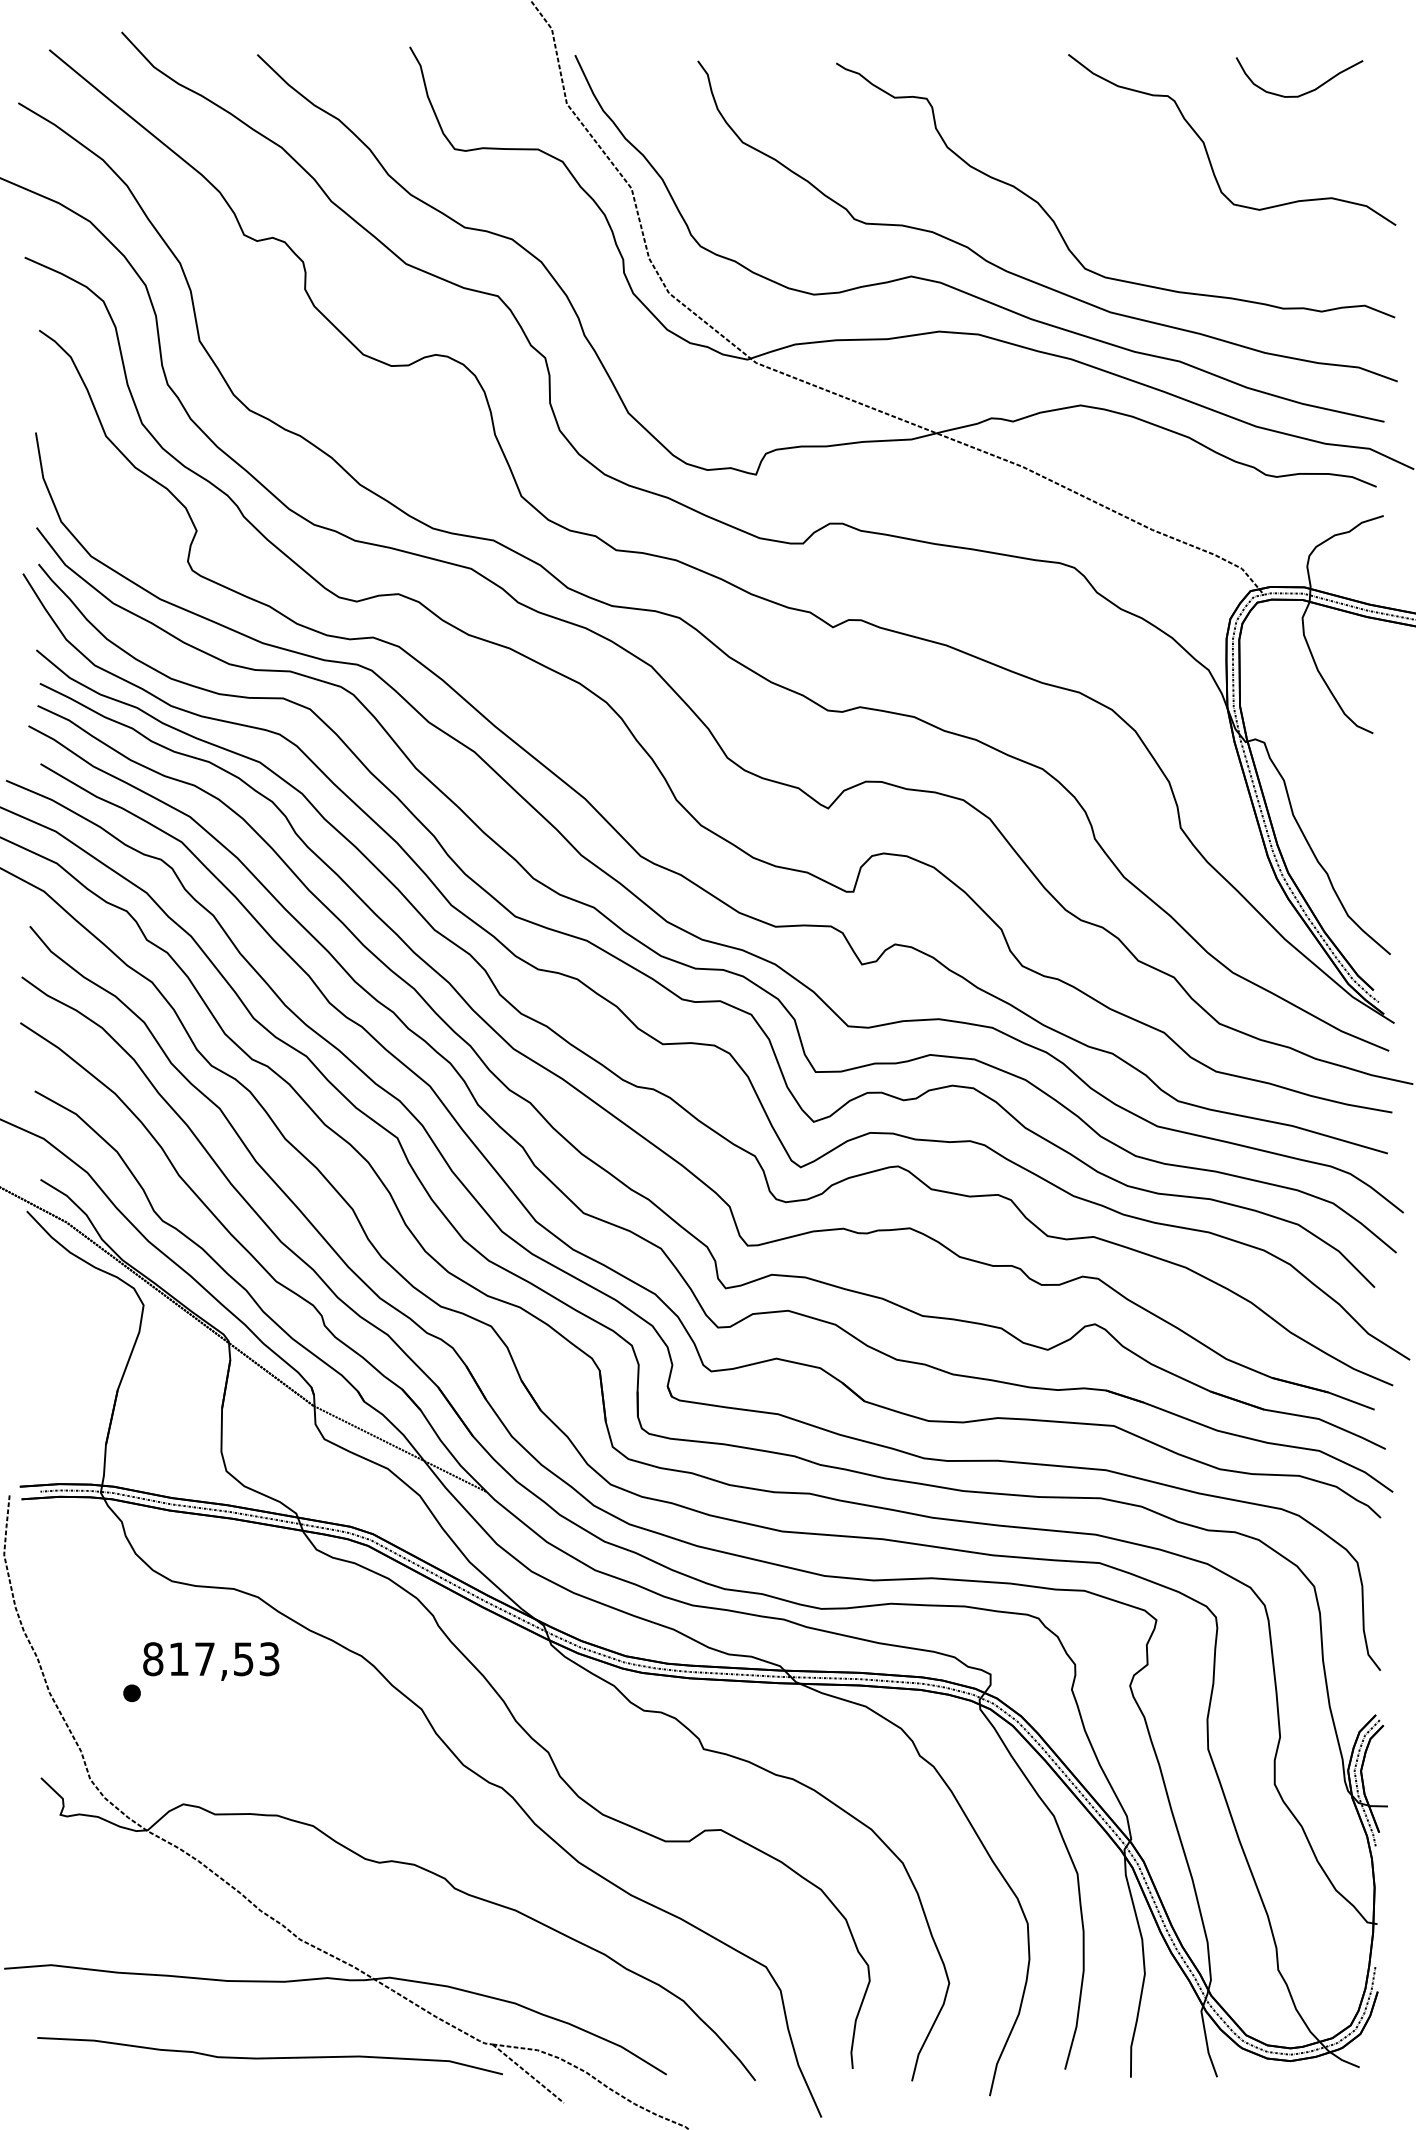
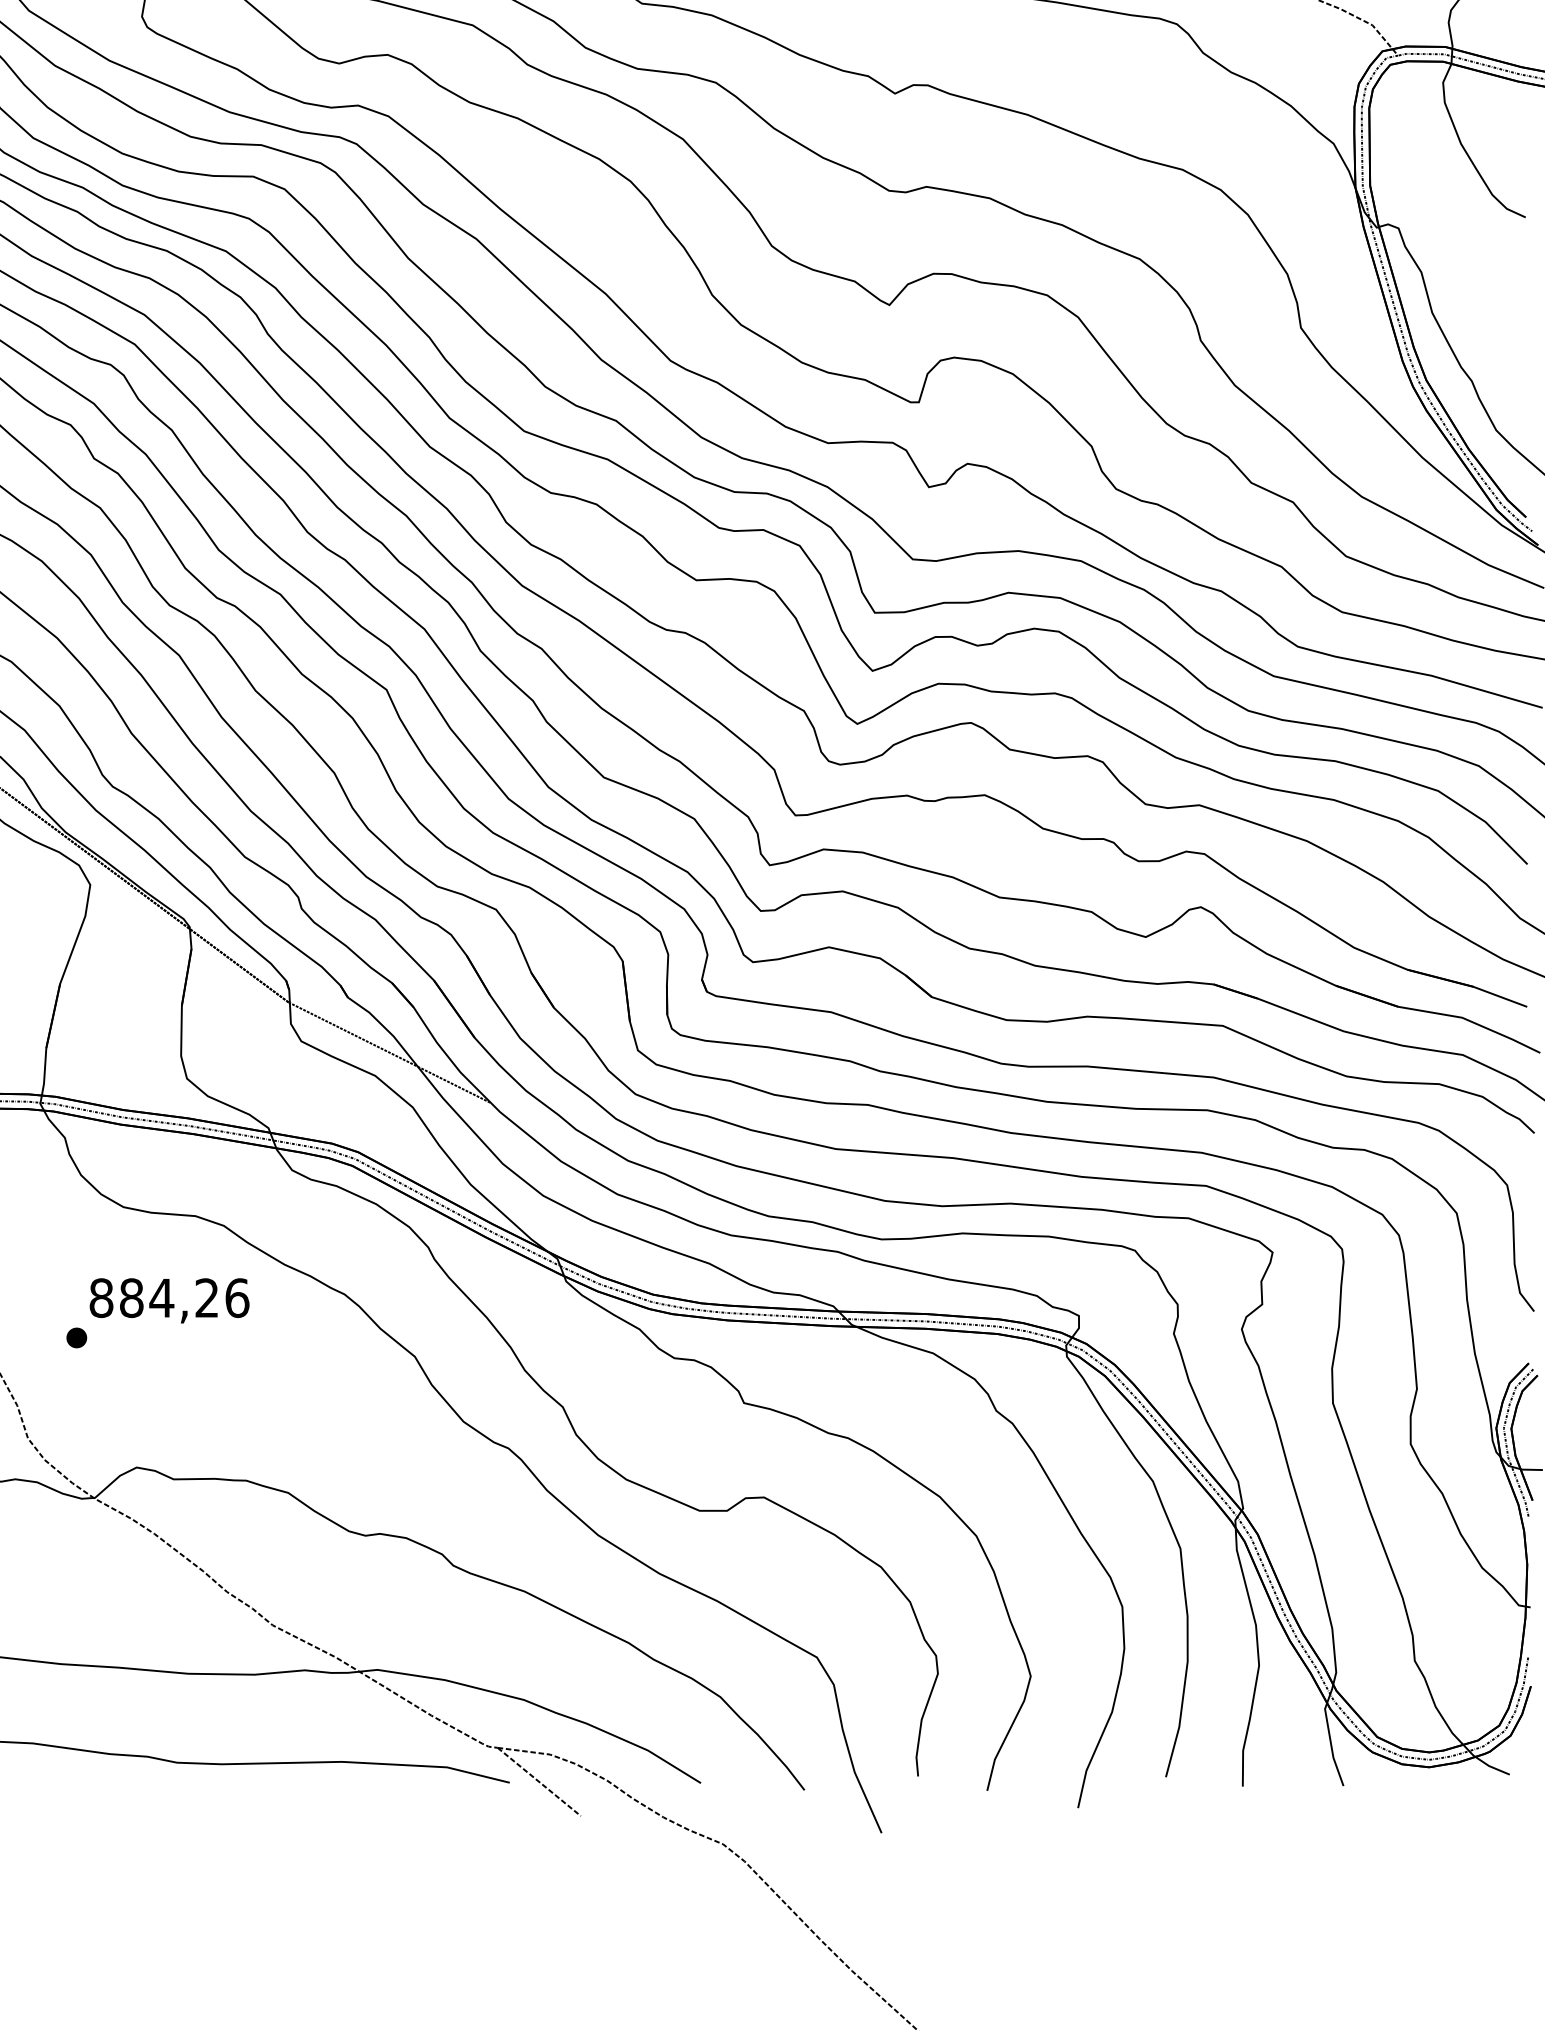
text: (224, 1659) -> (184, 1298), 817,53 -> 884,26

